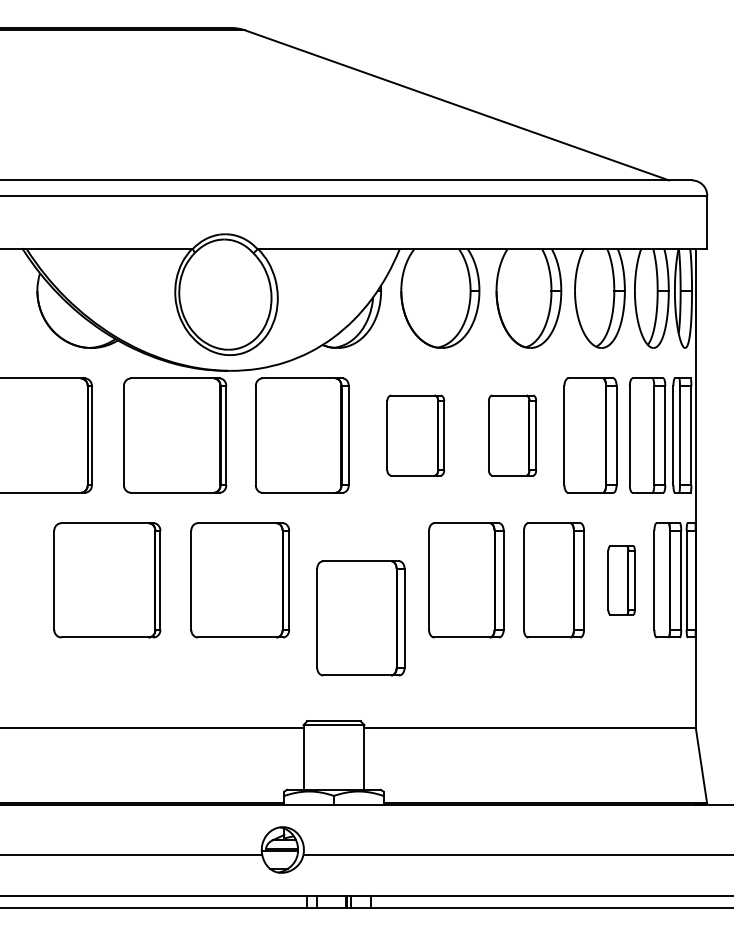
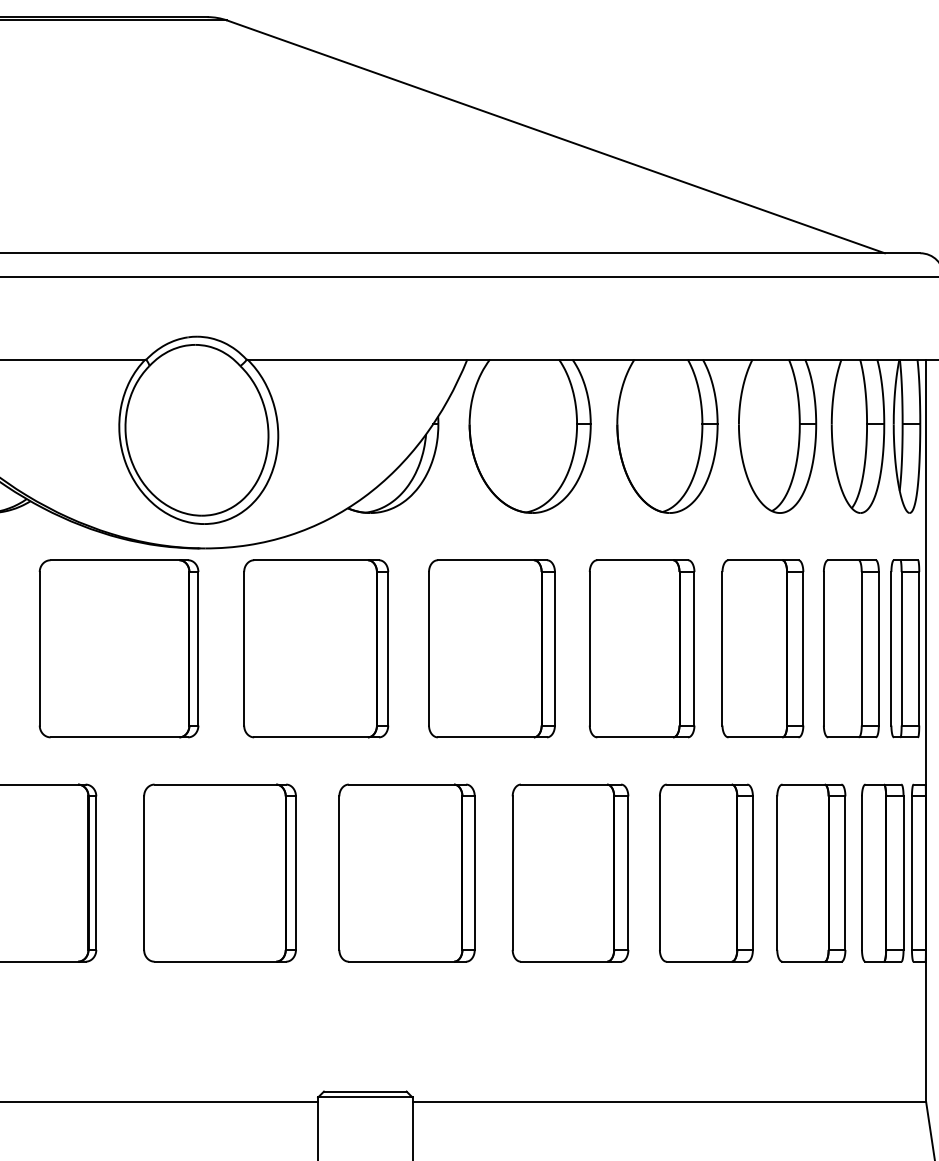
part: (415, 435) -> (491, 648), size x1.43
part: (512, 435) -> (642, 648), size x1.43
part: (621, 580) -> (810, 873), size x1.67
part: (360, 618) -> (406, 873), moved

